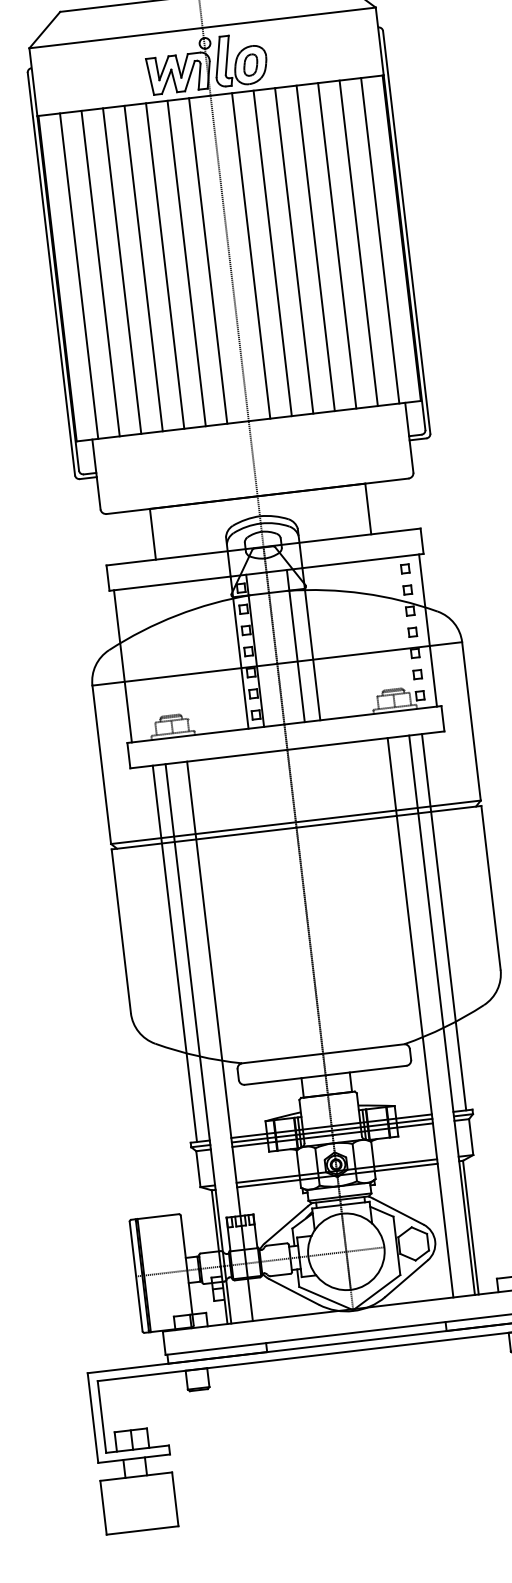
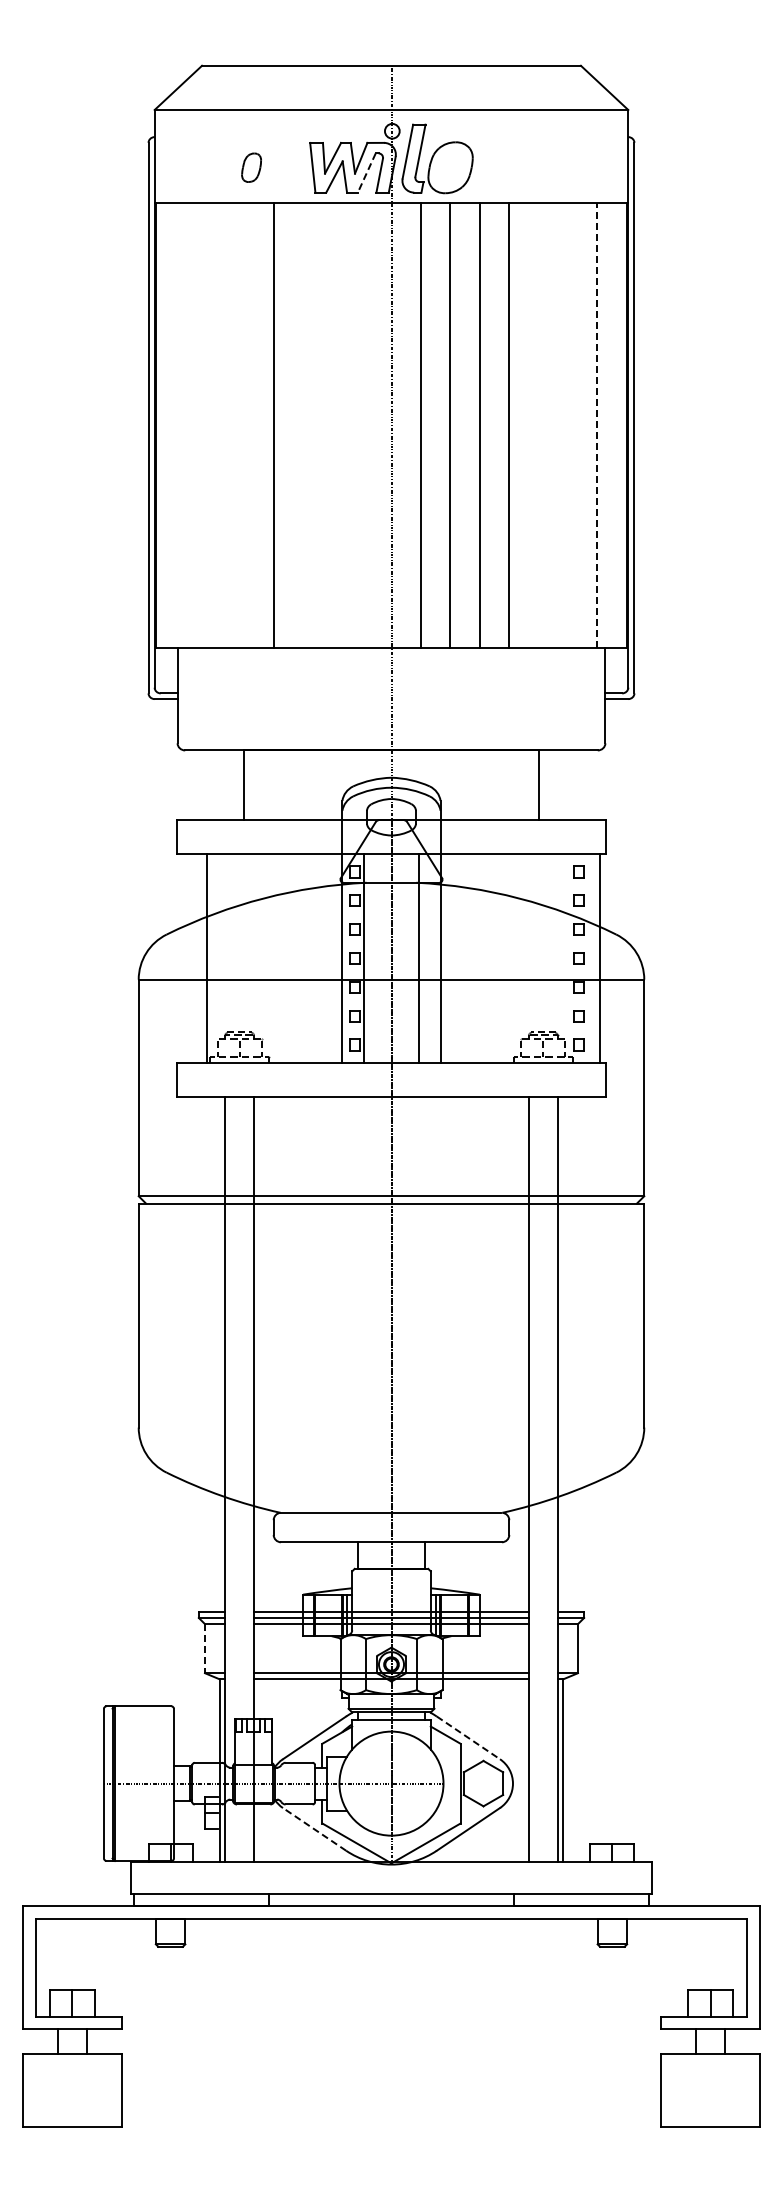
part: (250, 64) -> (251, 167), moved
line: (189, 76) -> (366, 173), solid -> dashed
line: (380, 240) -> (597, 425), solid -> dashed
line: (358, 242) -> (567, 424), removed
line: (337, 245) -> (538, 424), removed
line: (208, 260) -> (362, 424), removed
line: (186, 263) -> (332, 424), removed
line: (165, 265) -> (303, 424), removed
line: (122, 270) -> (244, 424), removed
line: (100, 273) -> (215, 424), removed
line: (78, 275) -> (185, 424), removed
line: (122, 666) -> (206, 958), moved
line: (444, 922) -> (575, 1354), removed
line: (174, 953) -> (207, 1354), removed
line: (198, 1169) -> (204, 1648), solid -> dashed
line: (398, 1212) -> (468, 1738), solid -> dashed
line: (294, 1291) -> (314, 1829), solid -> dashed

